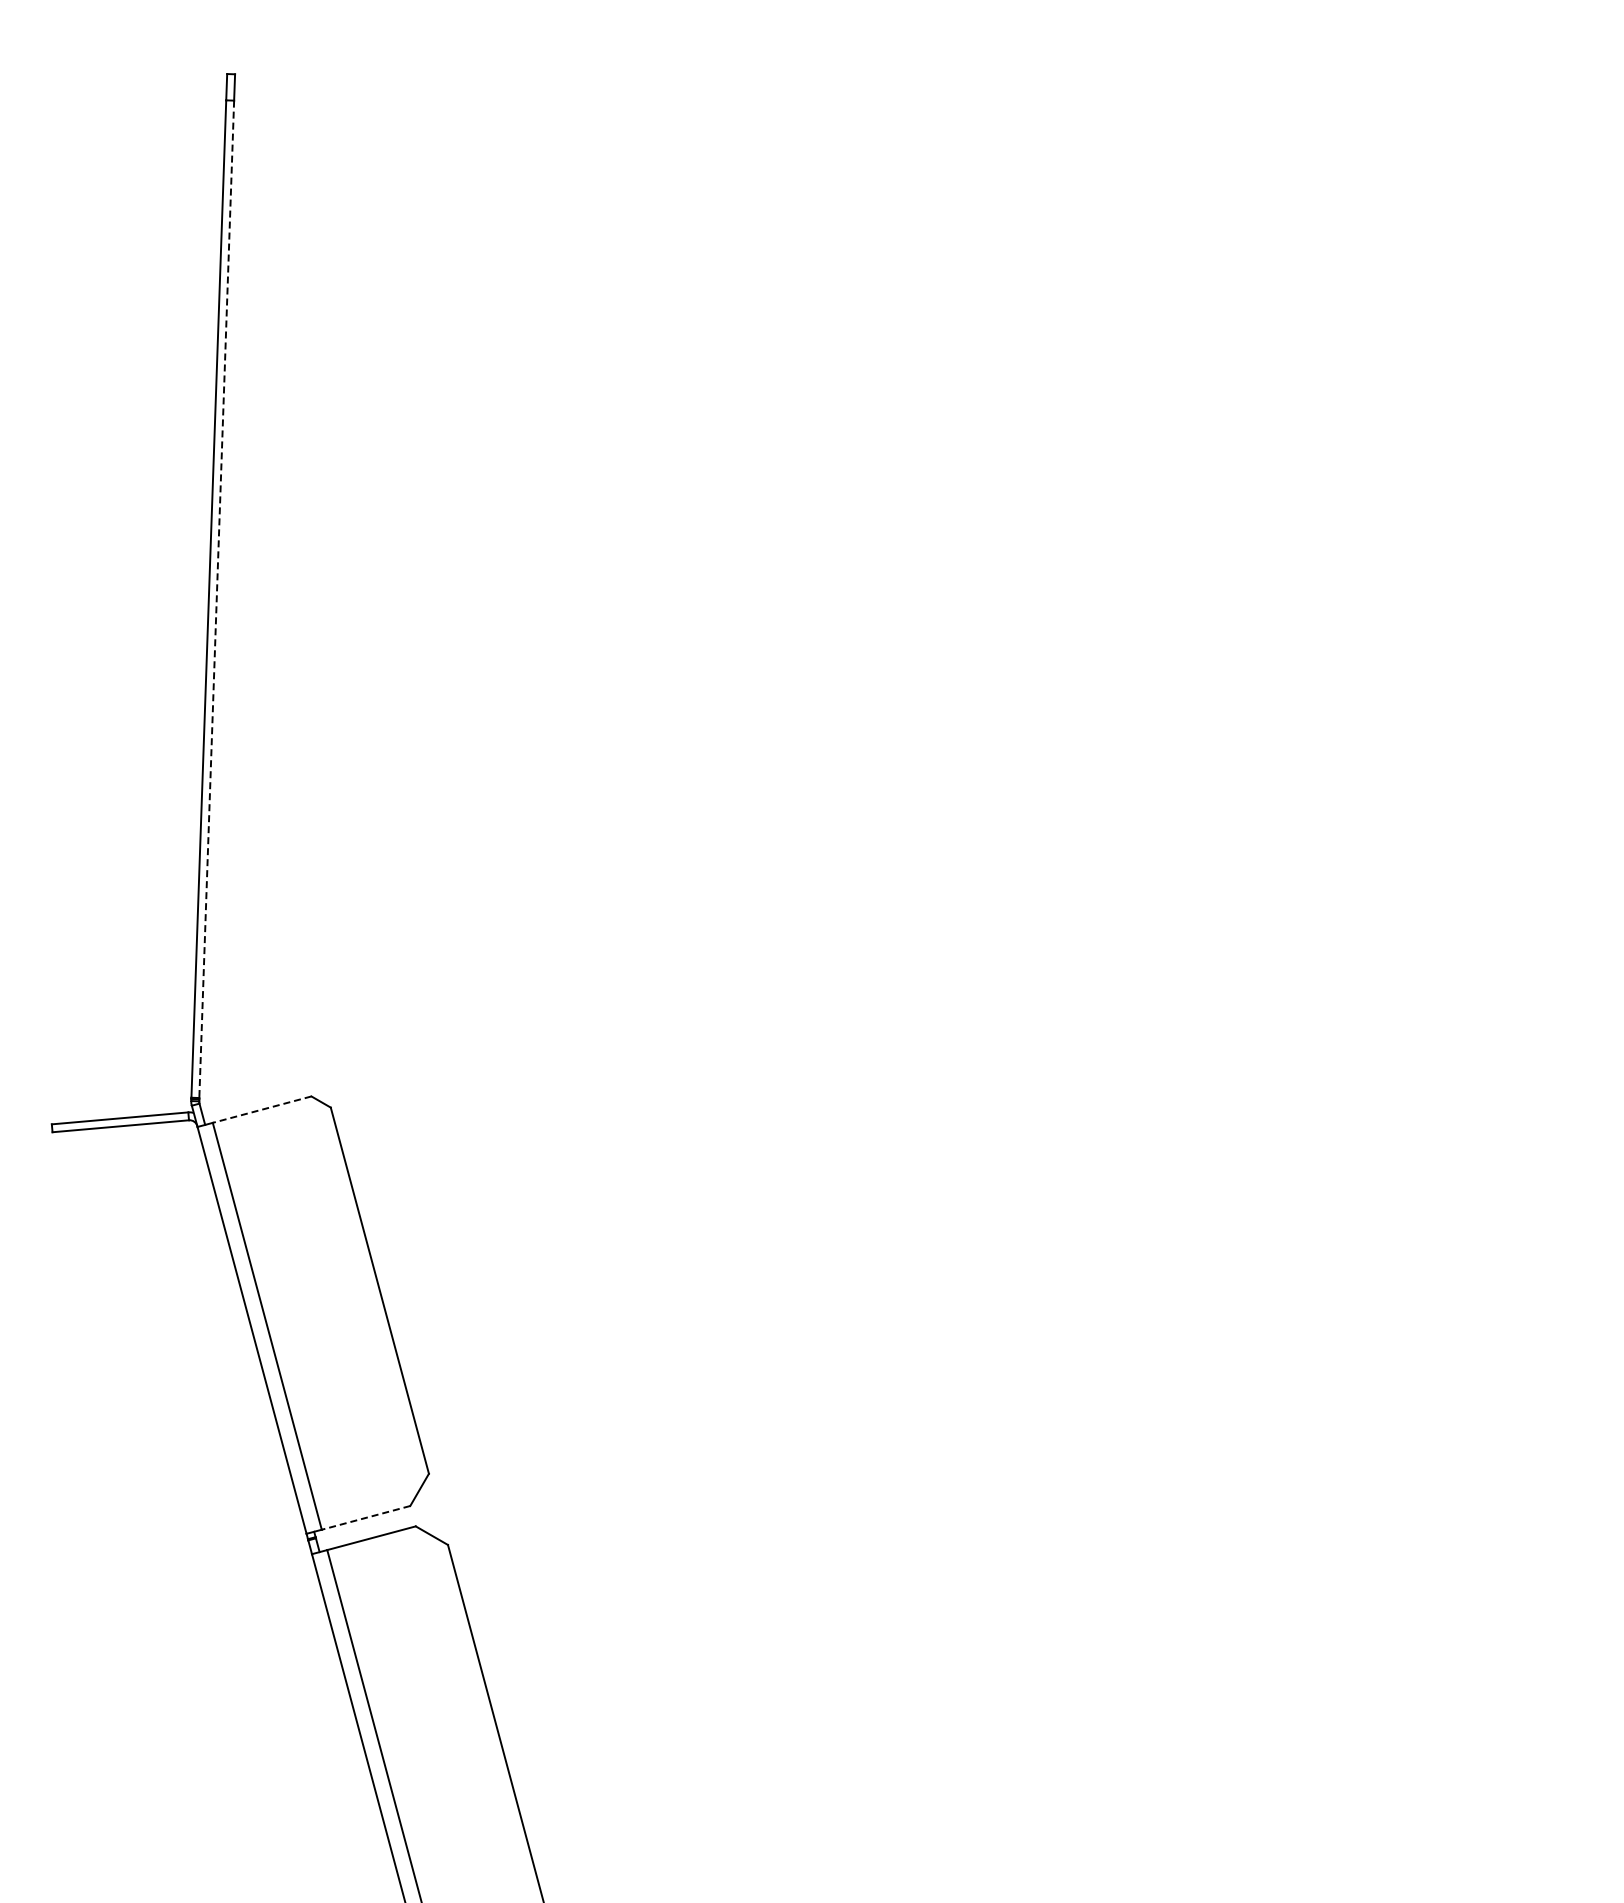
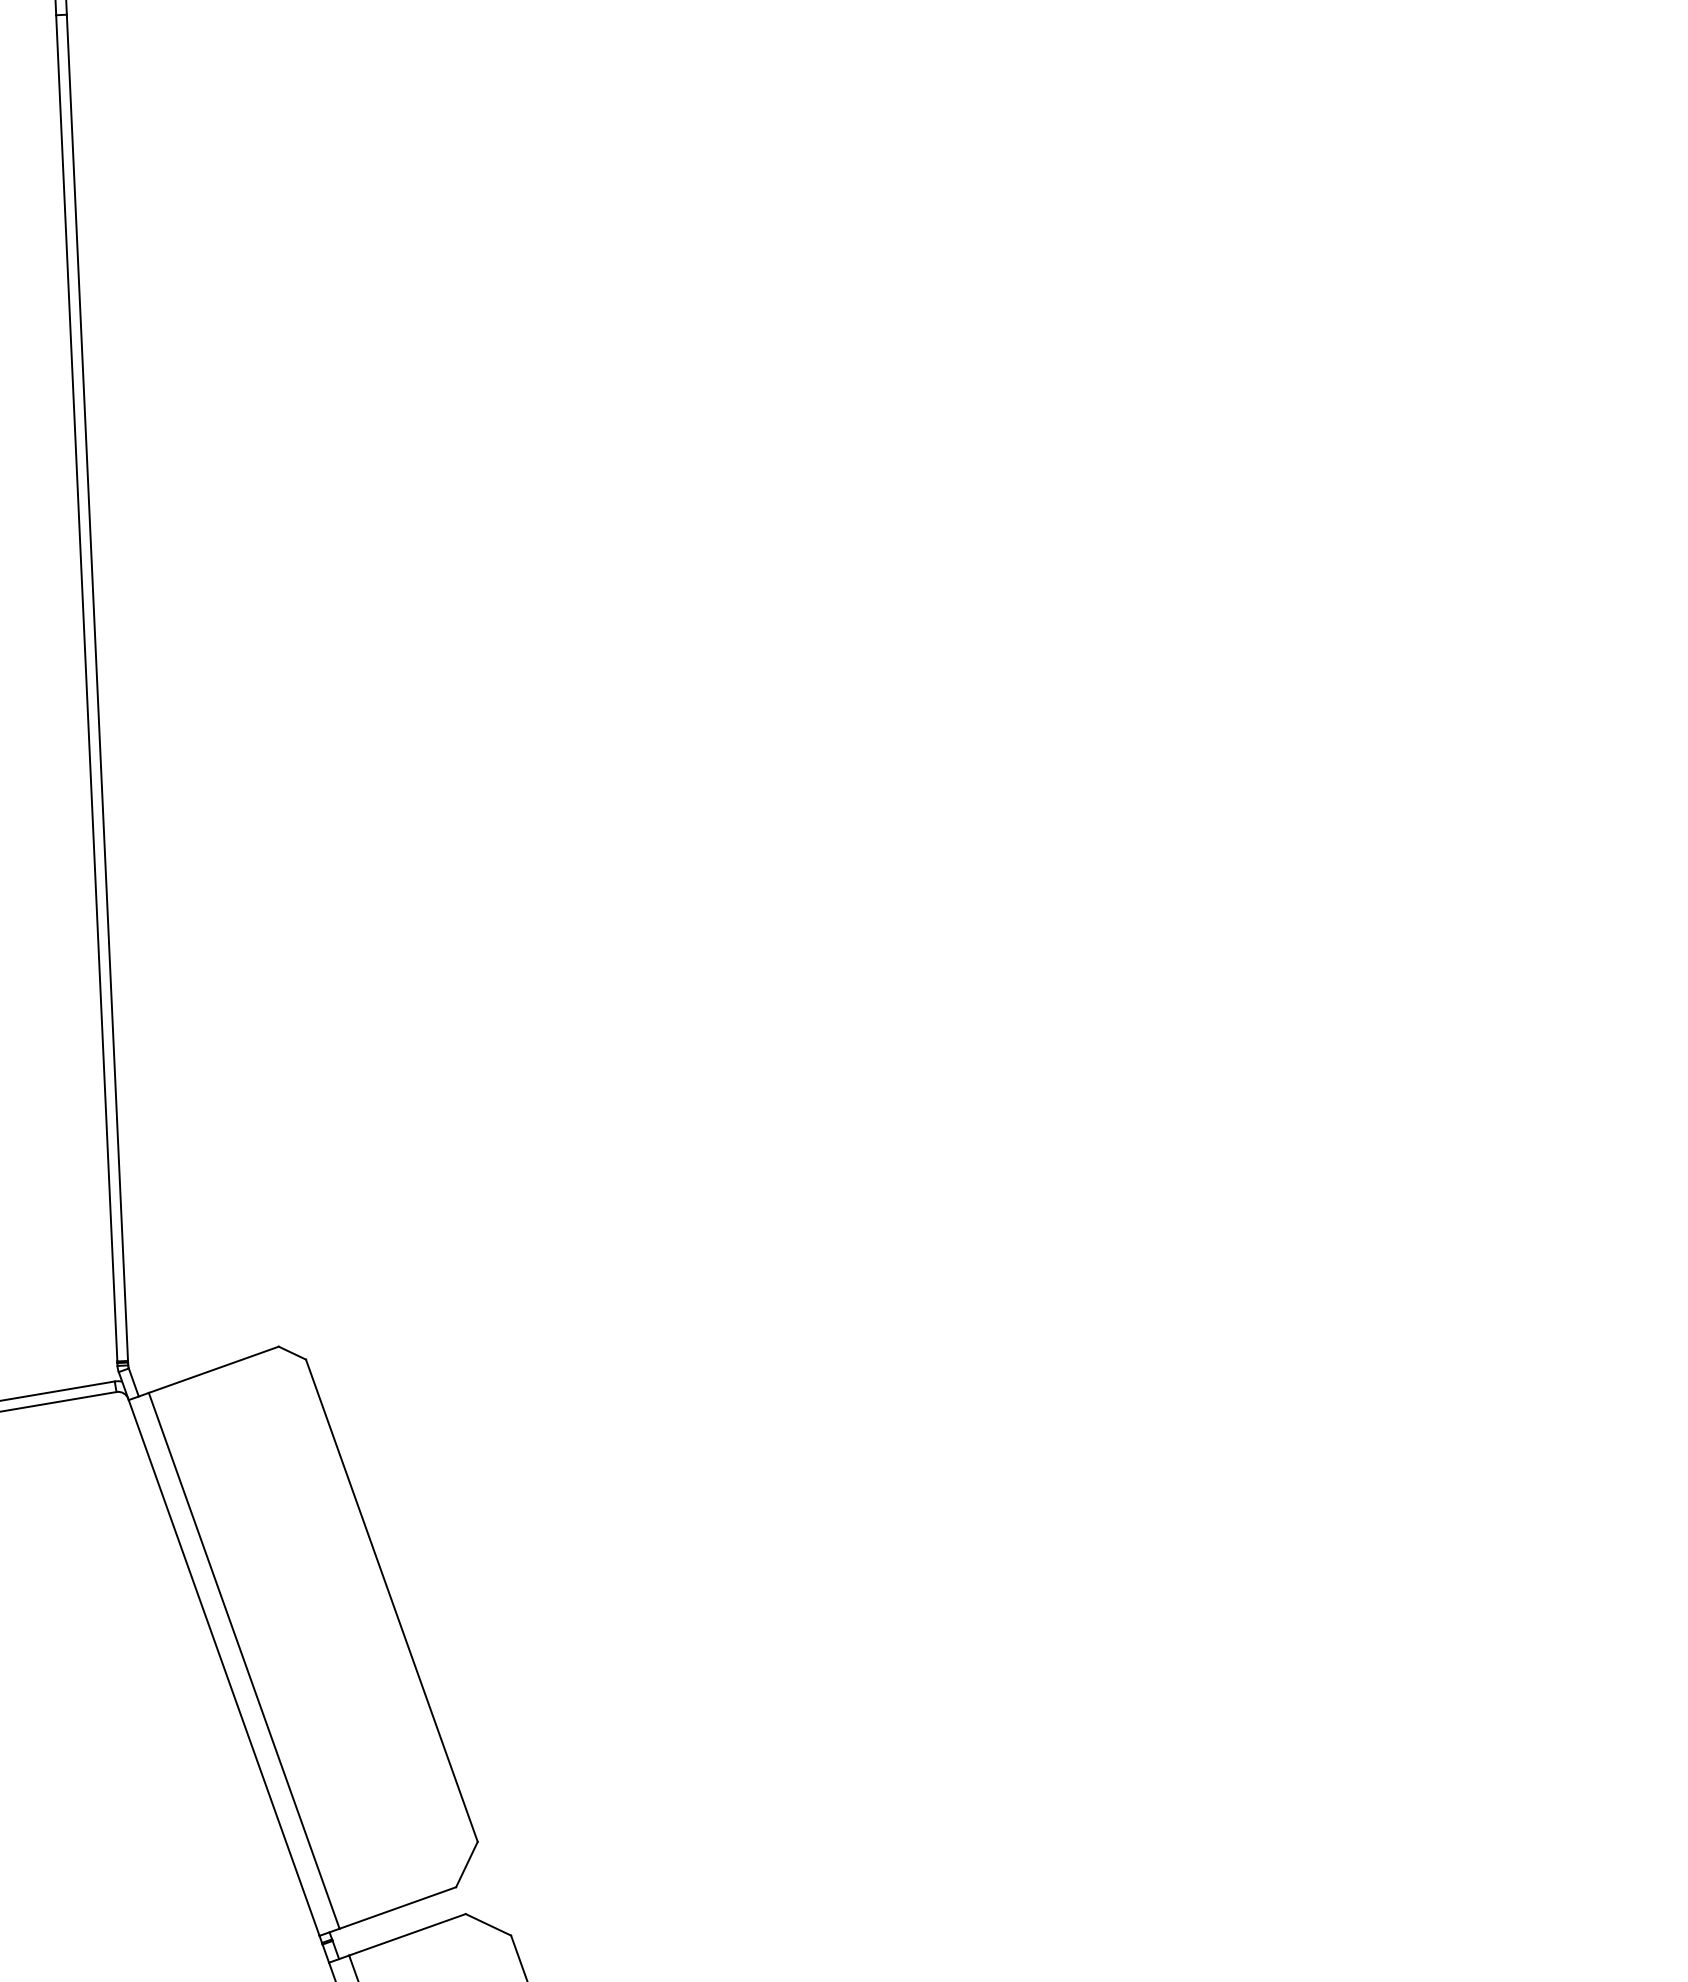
line: (216, 599) -> (97, 688), dashed -> solid
line: (261, 1109) -> (212, 1369), dashed -> solid
line: (366, 1517) -> (398, 1907), dashed -> solid

